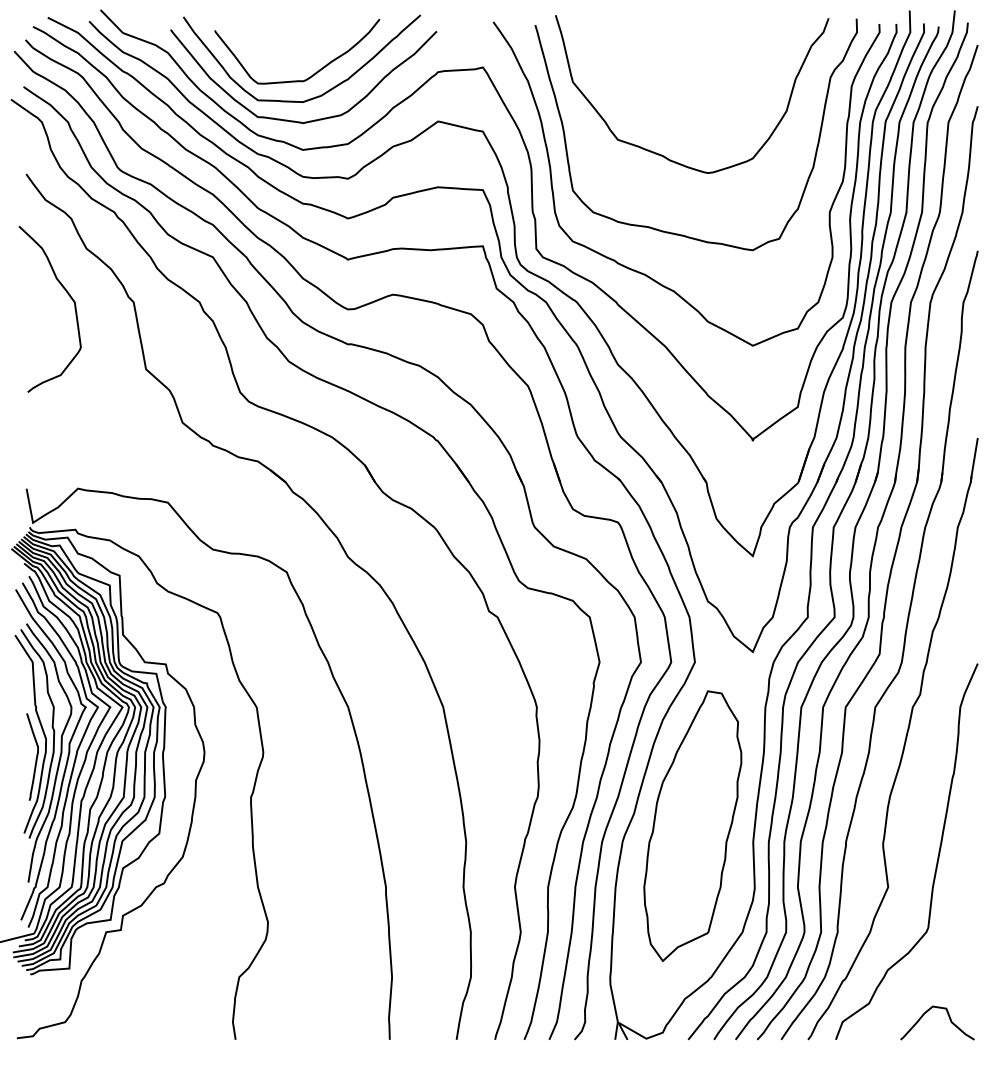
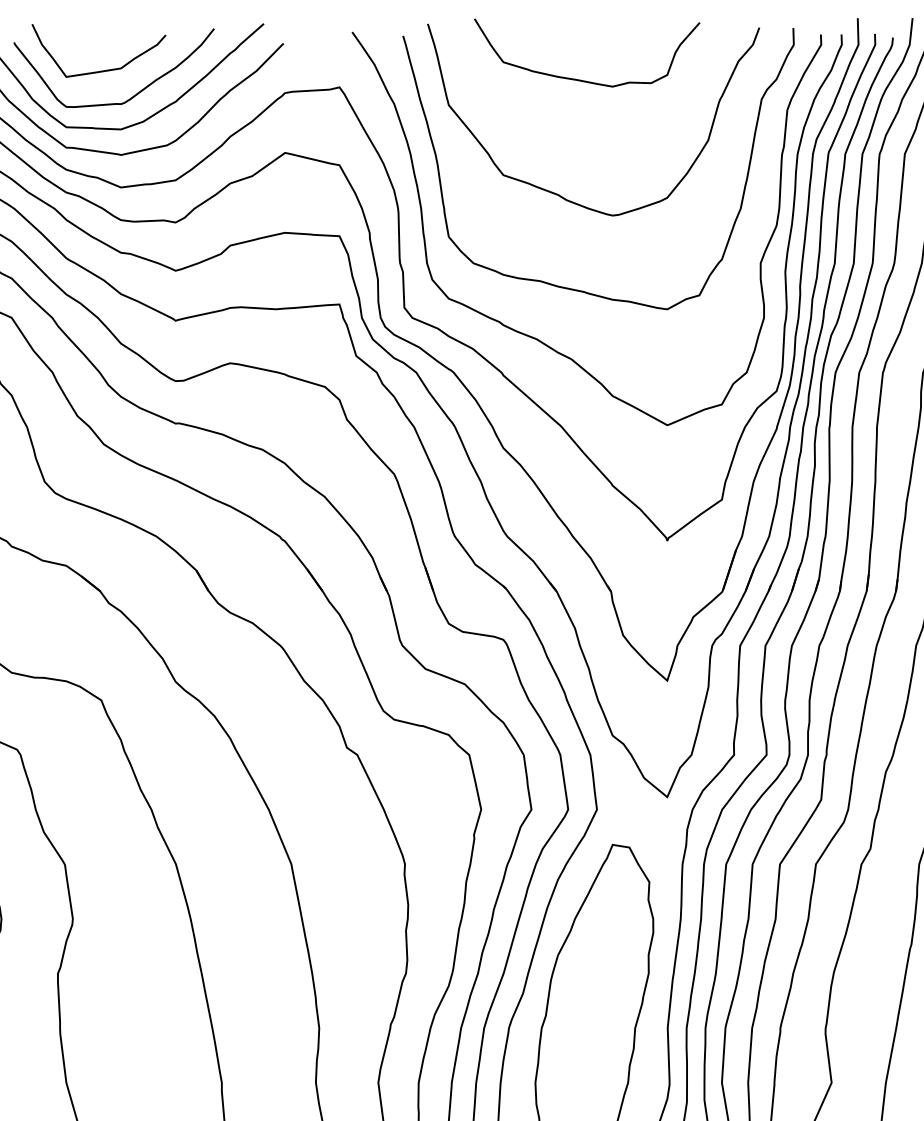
curve: (285, 53) -> (99, 70), added
curve: (680, 60) -> (579, 78), added

